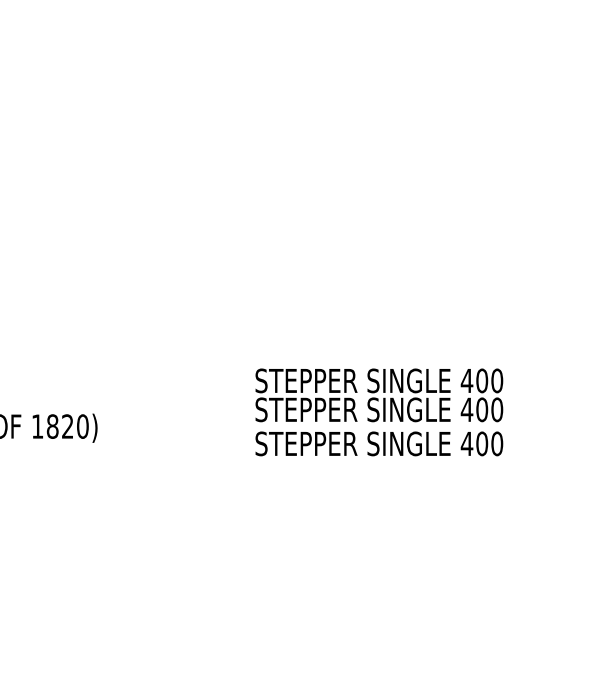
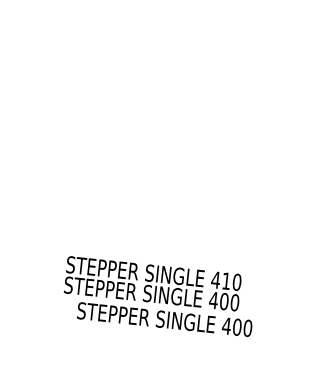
text: (482, 380) -> (226, 280), 400 -> 410
text: (379, 443) -> (164, 319), moved

